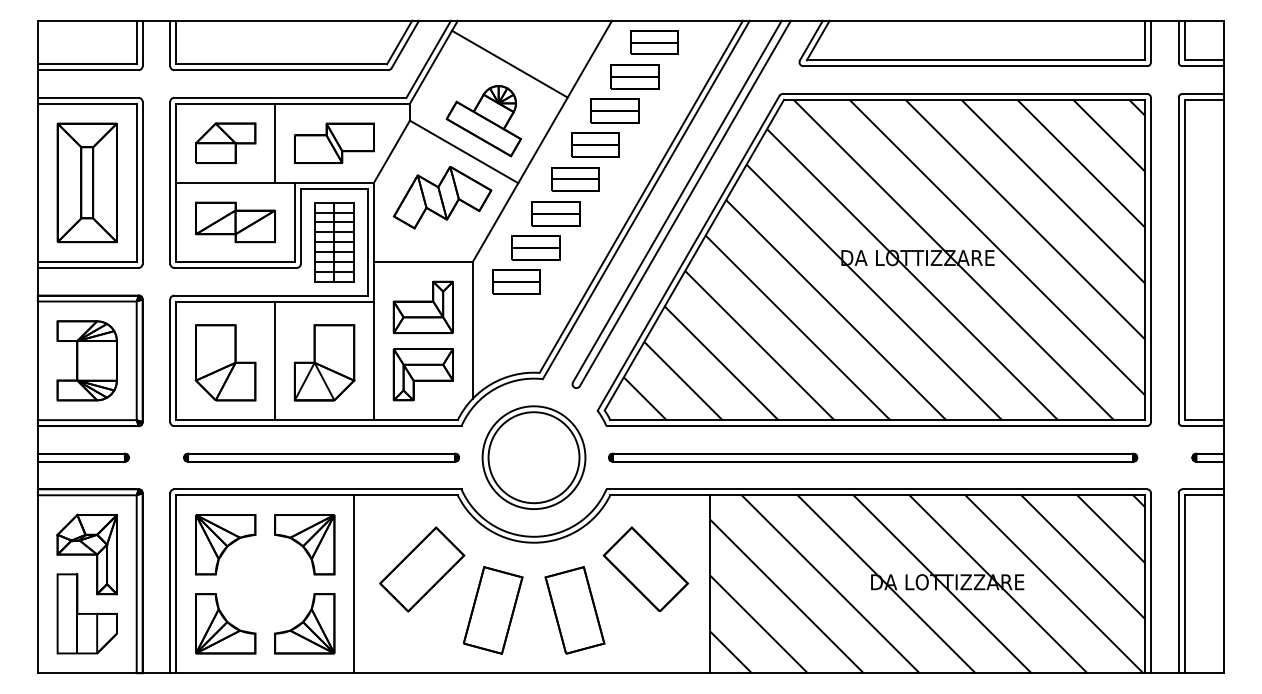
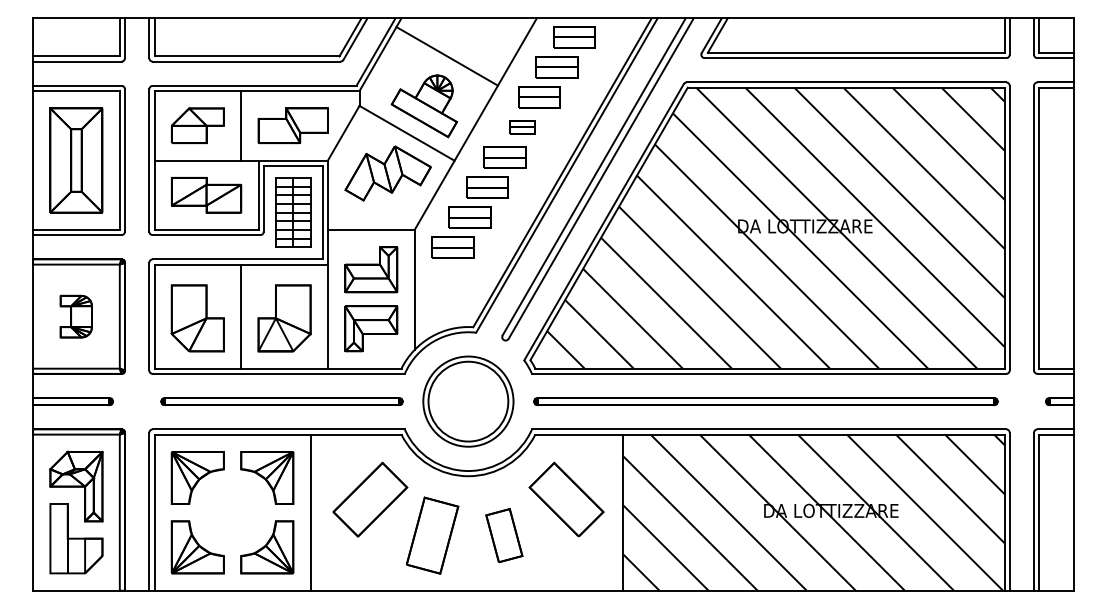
part: (595, 144) -> (522, 126), size x0.6
part: (86, 360) -> (75, 316), size x0.6
part: (574, 610) -> (503, 535), size x0.7

